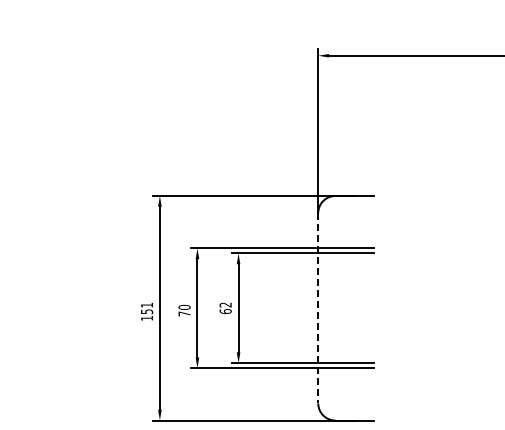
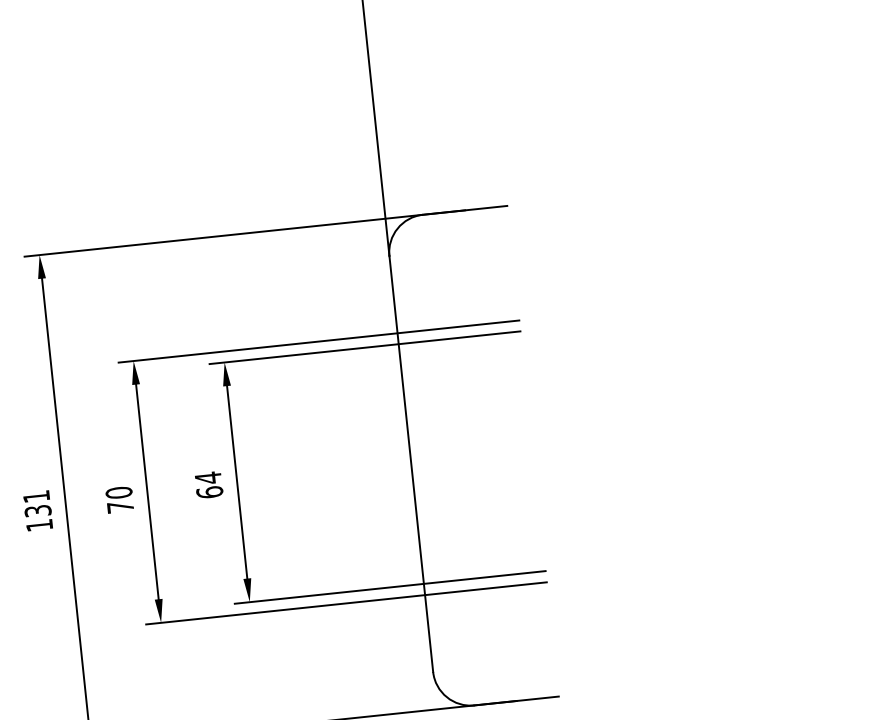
text: (225, 304) -> (207, 477), 62 -> 64
line: (318, 308) -> (411, 464), dashed -> solid
text: (146, 311) -> (36, 510), 151 -> 131

